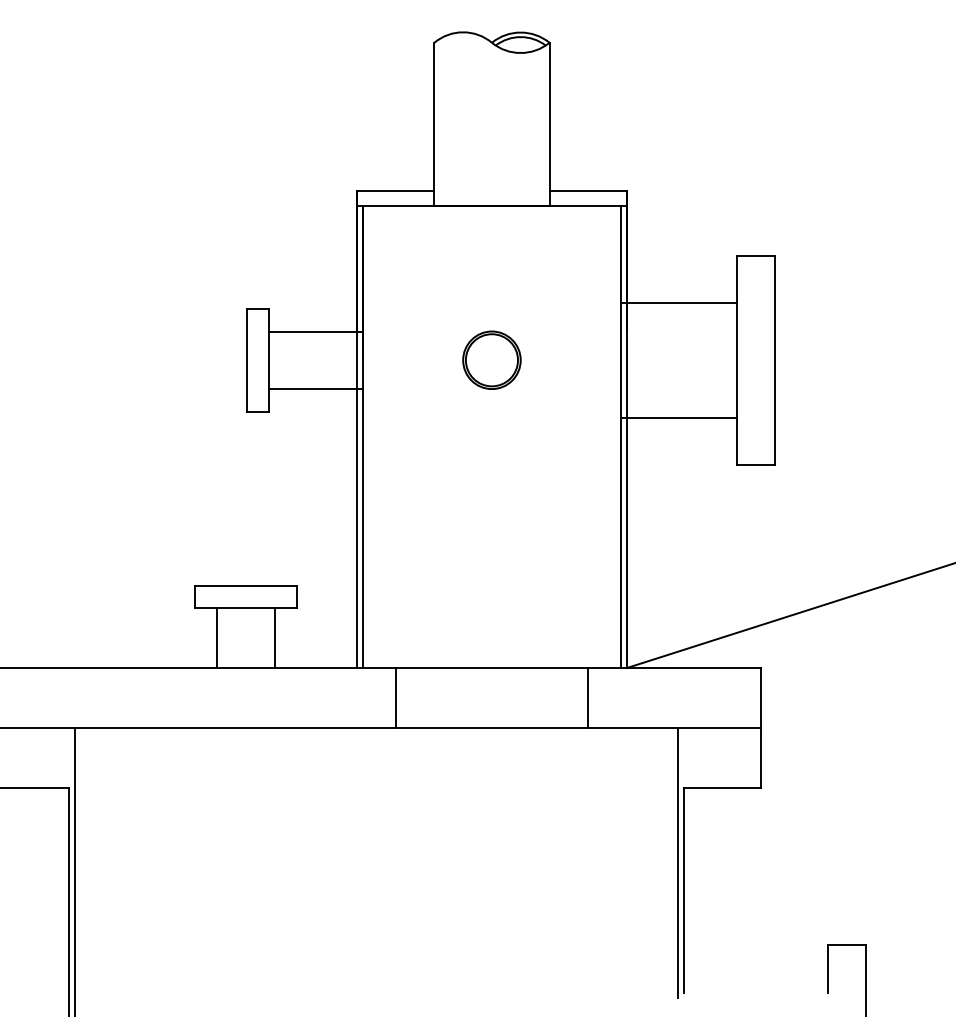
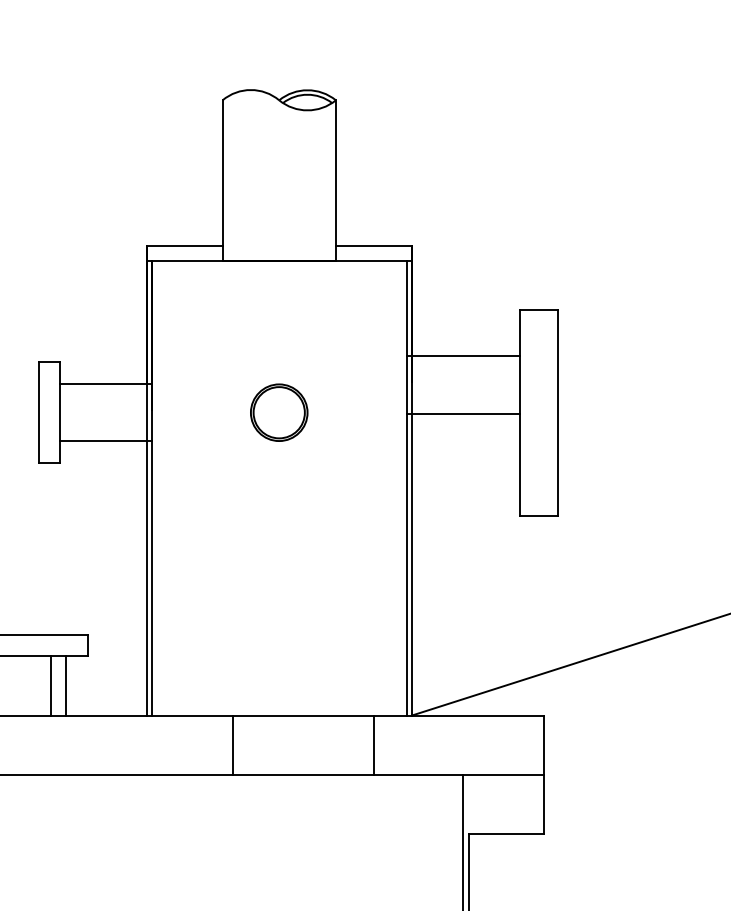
line: (678, 417) -> (462, 413), moved
line: (217, 637) -> (51, 685), moved
line: (395, 698) -> (232, 745), moved

